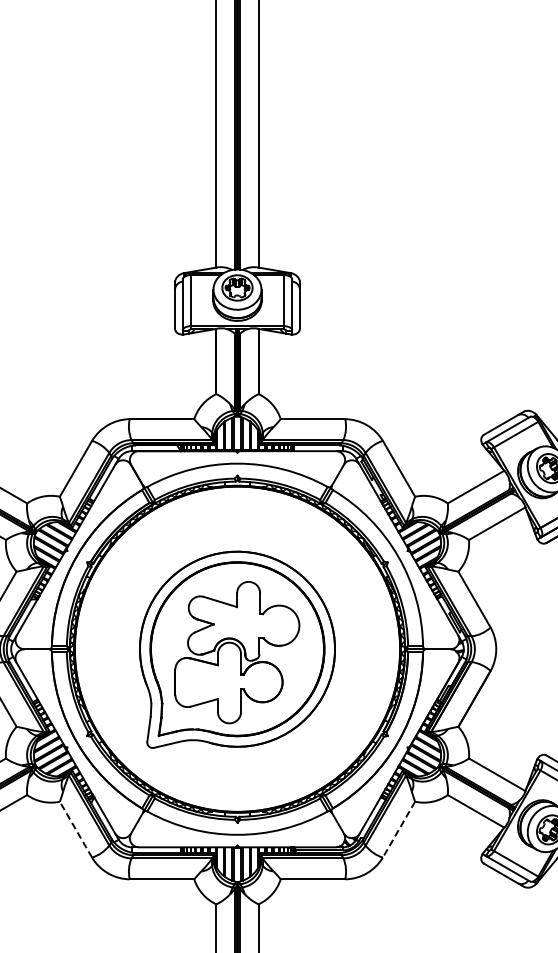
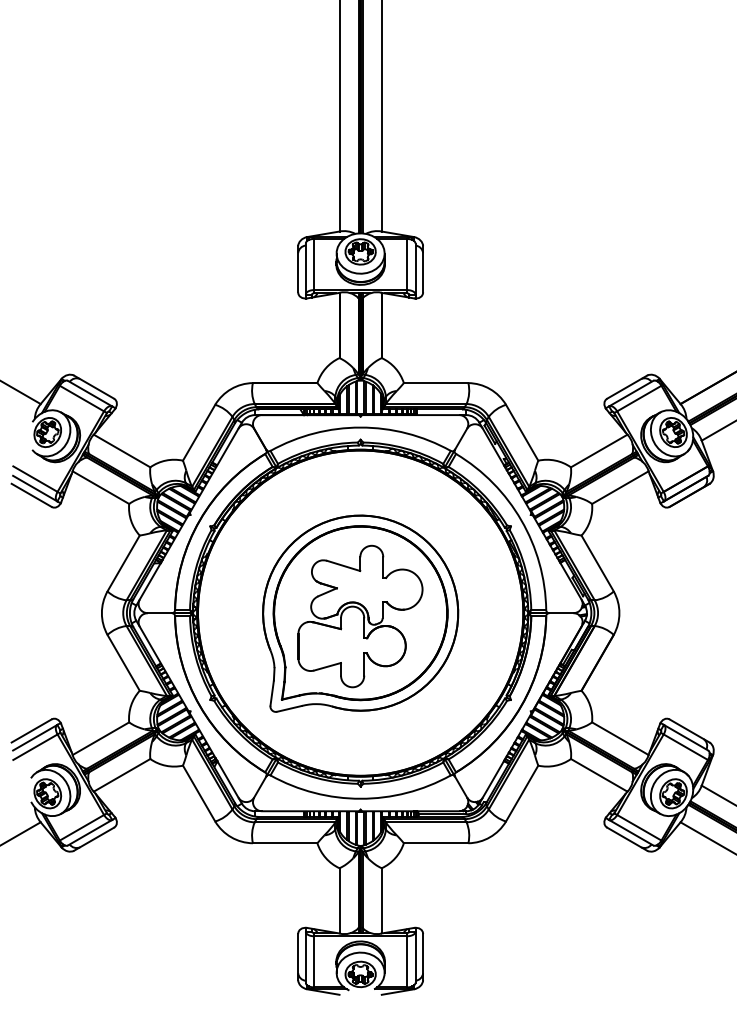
line: (75, 829) -> (198, 793), dashed -> solid
line: (398, 830) -> (521, 794), dashed -> solid

